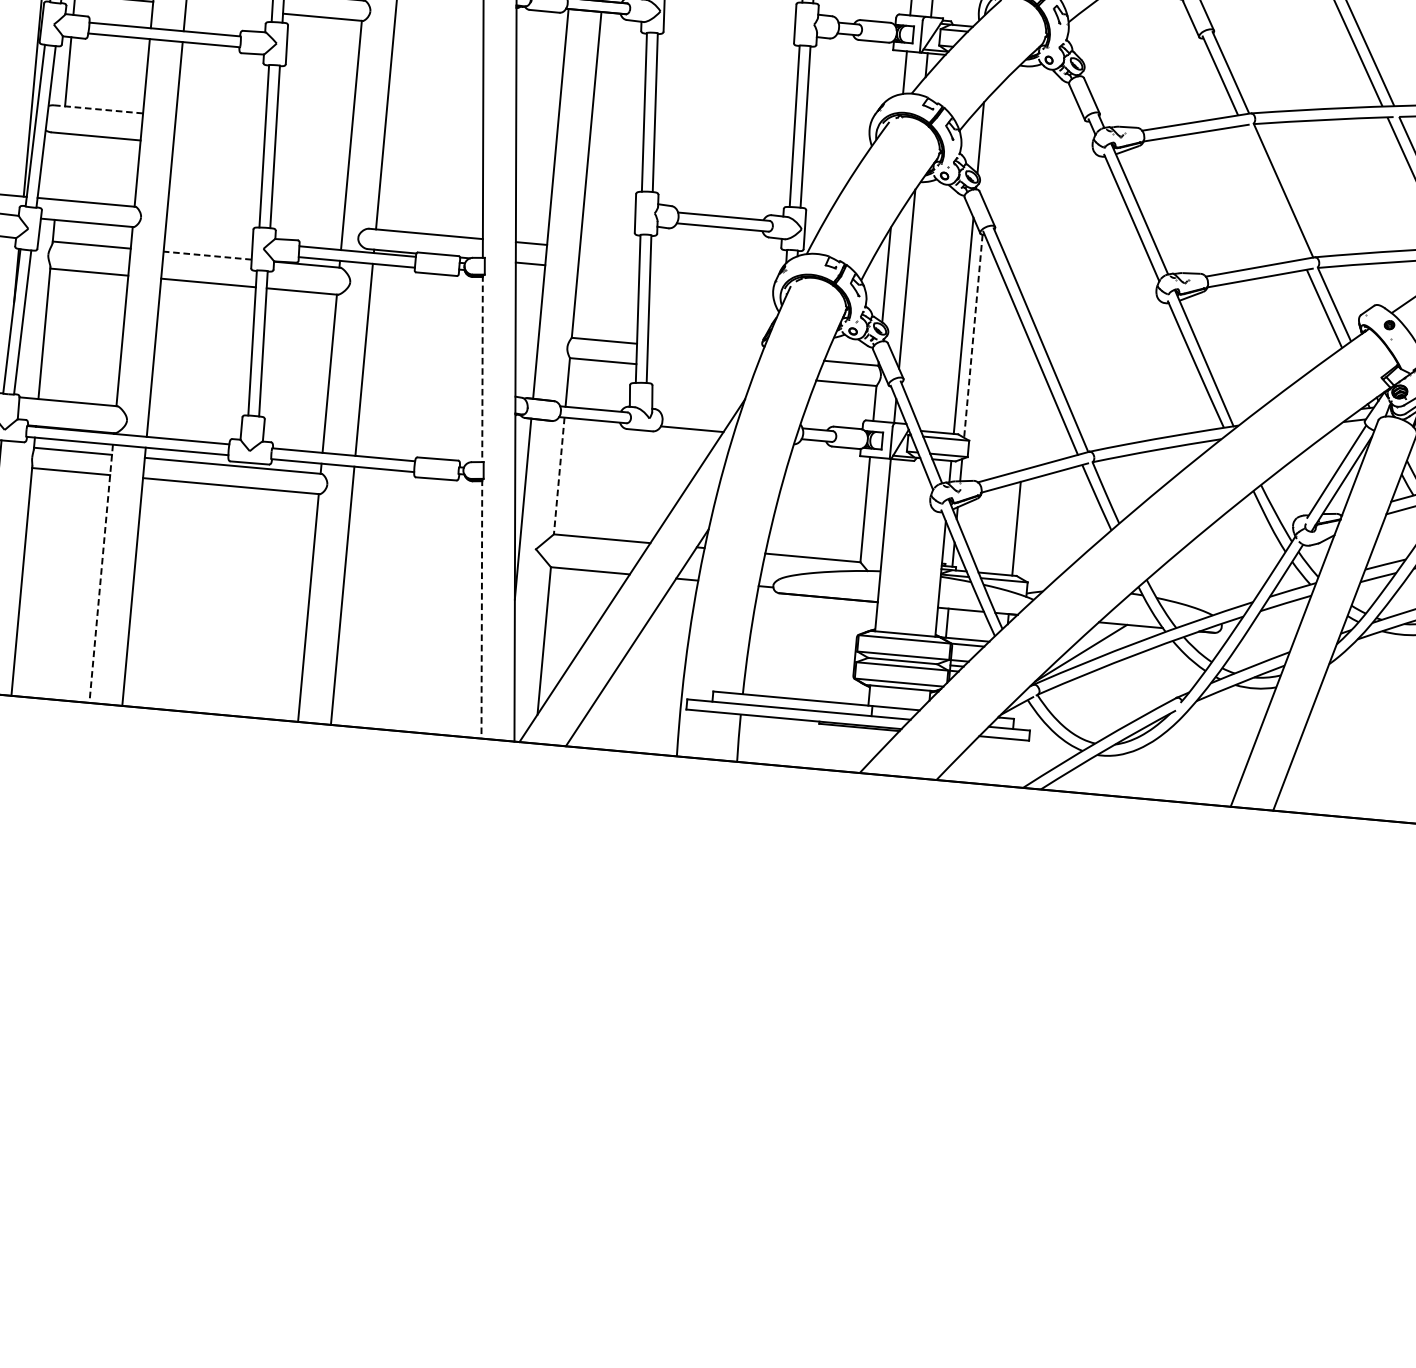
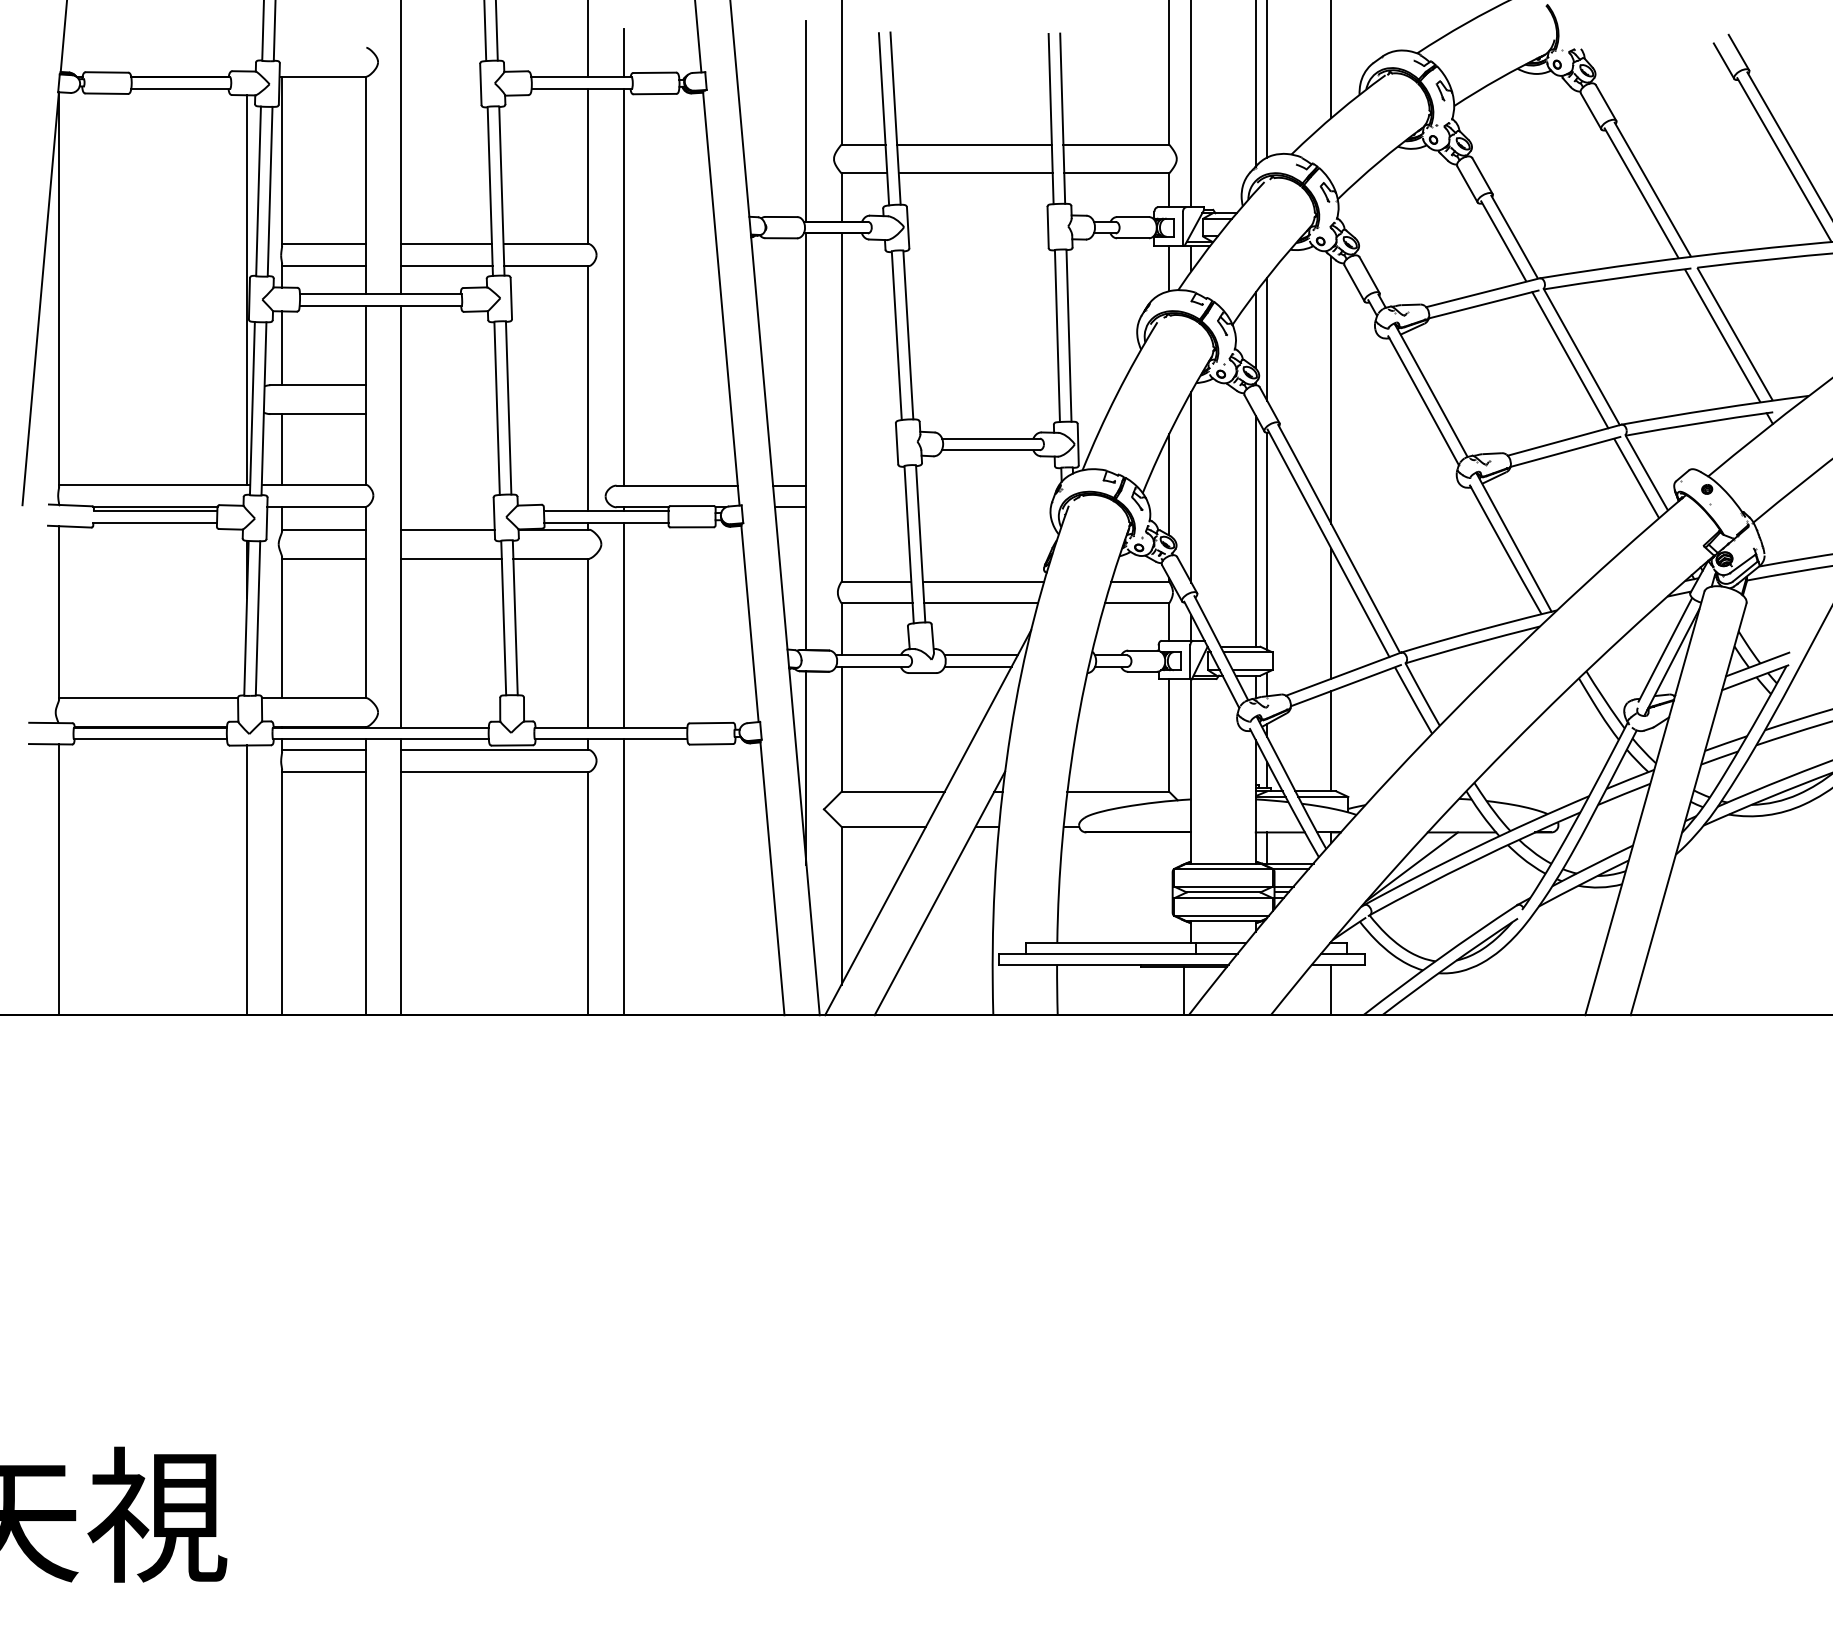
line: (228, 9) -> (446, 266), added
line: (98, 109) -> (317, 385), dashed -> solid
line: (991, 146) -> (1267, 338), added
line: (59, 166) -> (282, 449), added
line: (1272, 192) -> (1570, 360), added
line: (1046, 200) -> (1331, 390), added
line: (207, 255) -> (447, 529), dashed -> solid
line: (973, 336) -> (1267, 541), dashed -> solid
line: (704, 349) -> (983, 581), added
line: (482, 369) -> (749, 623), dashed -> solid
line: (700, 370) -> (981, 603), added
line: (1027, 409) -> (1331, 613), added
line: (695, 418) -> (980, 655), added
line: (559, 476) -> (841, 729), dashed -> solid
line: (101, 574) -> (365, 877), dashed -> solid
line: (481, 608) -> (772, 877), dashed -> solid
line: (857, 749) -> (1184, 990), added
line: (995, 761) -> (1331, 989), added

